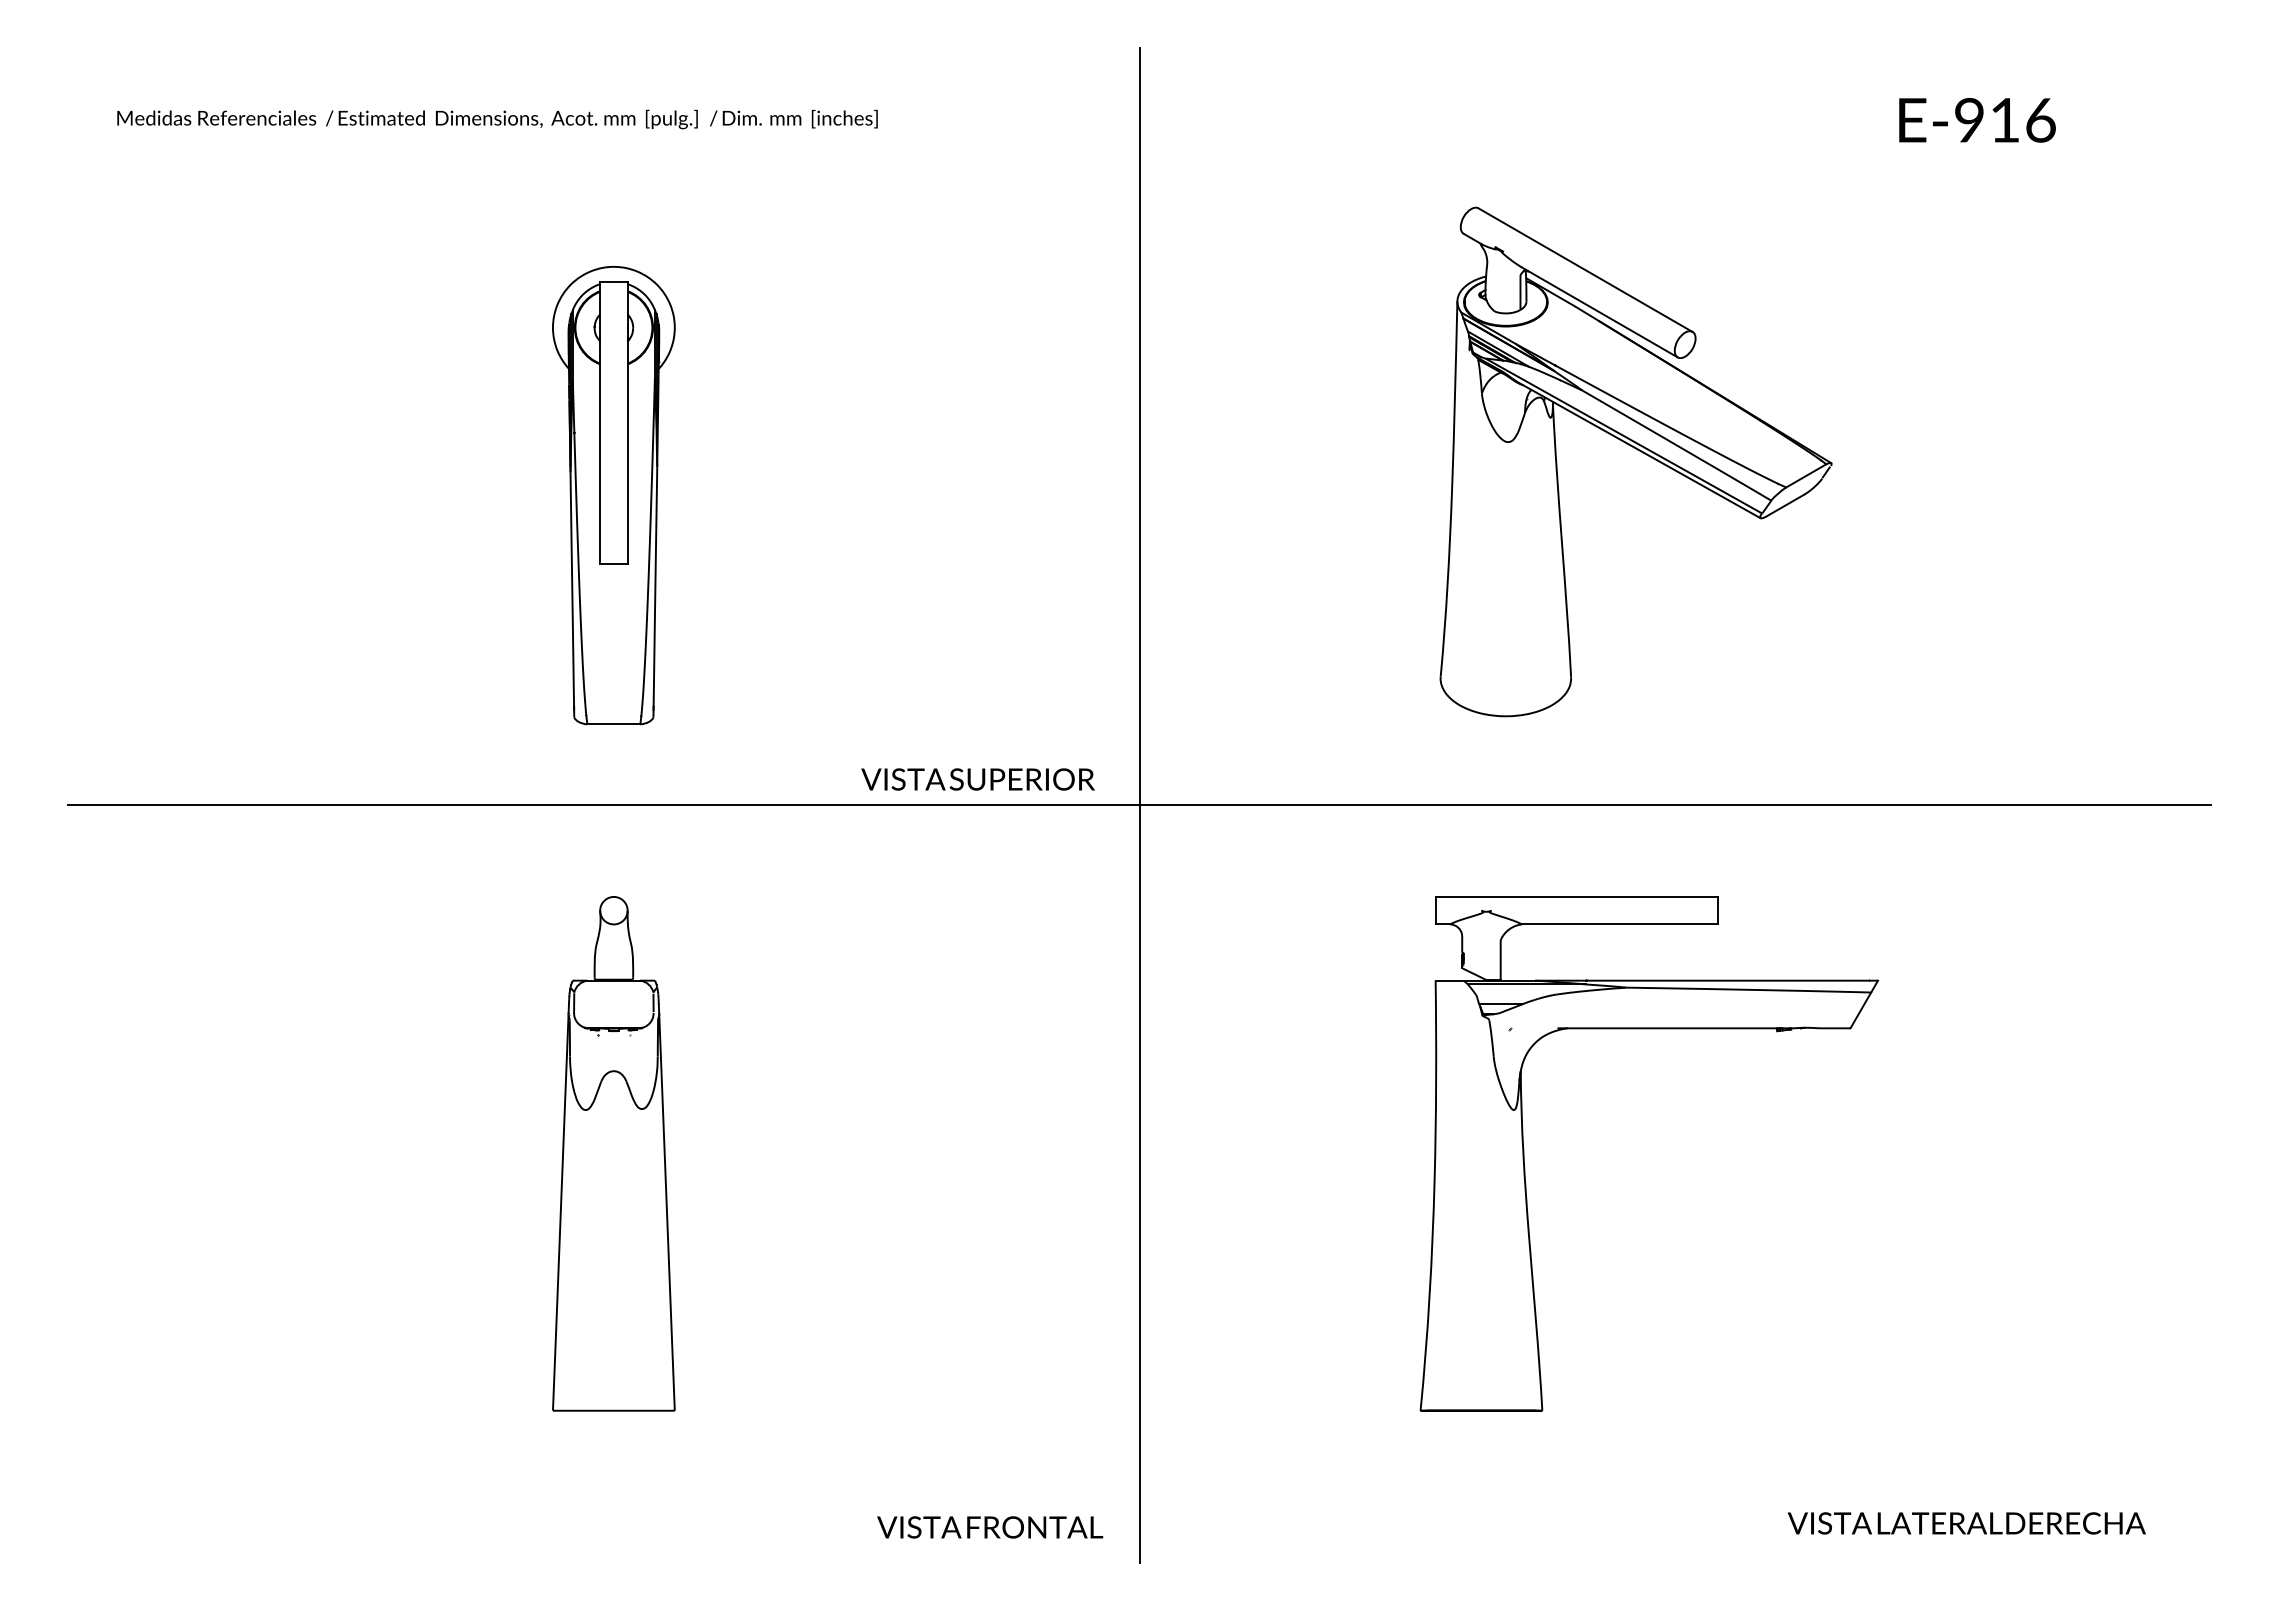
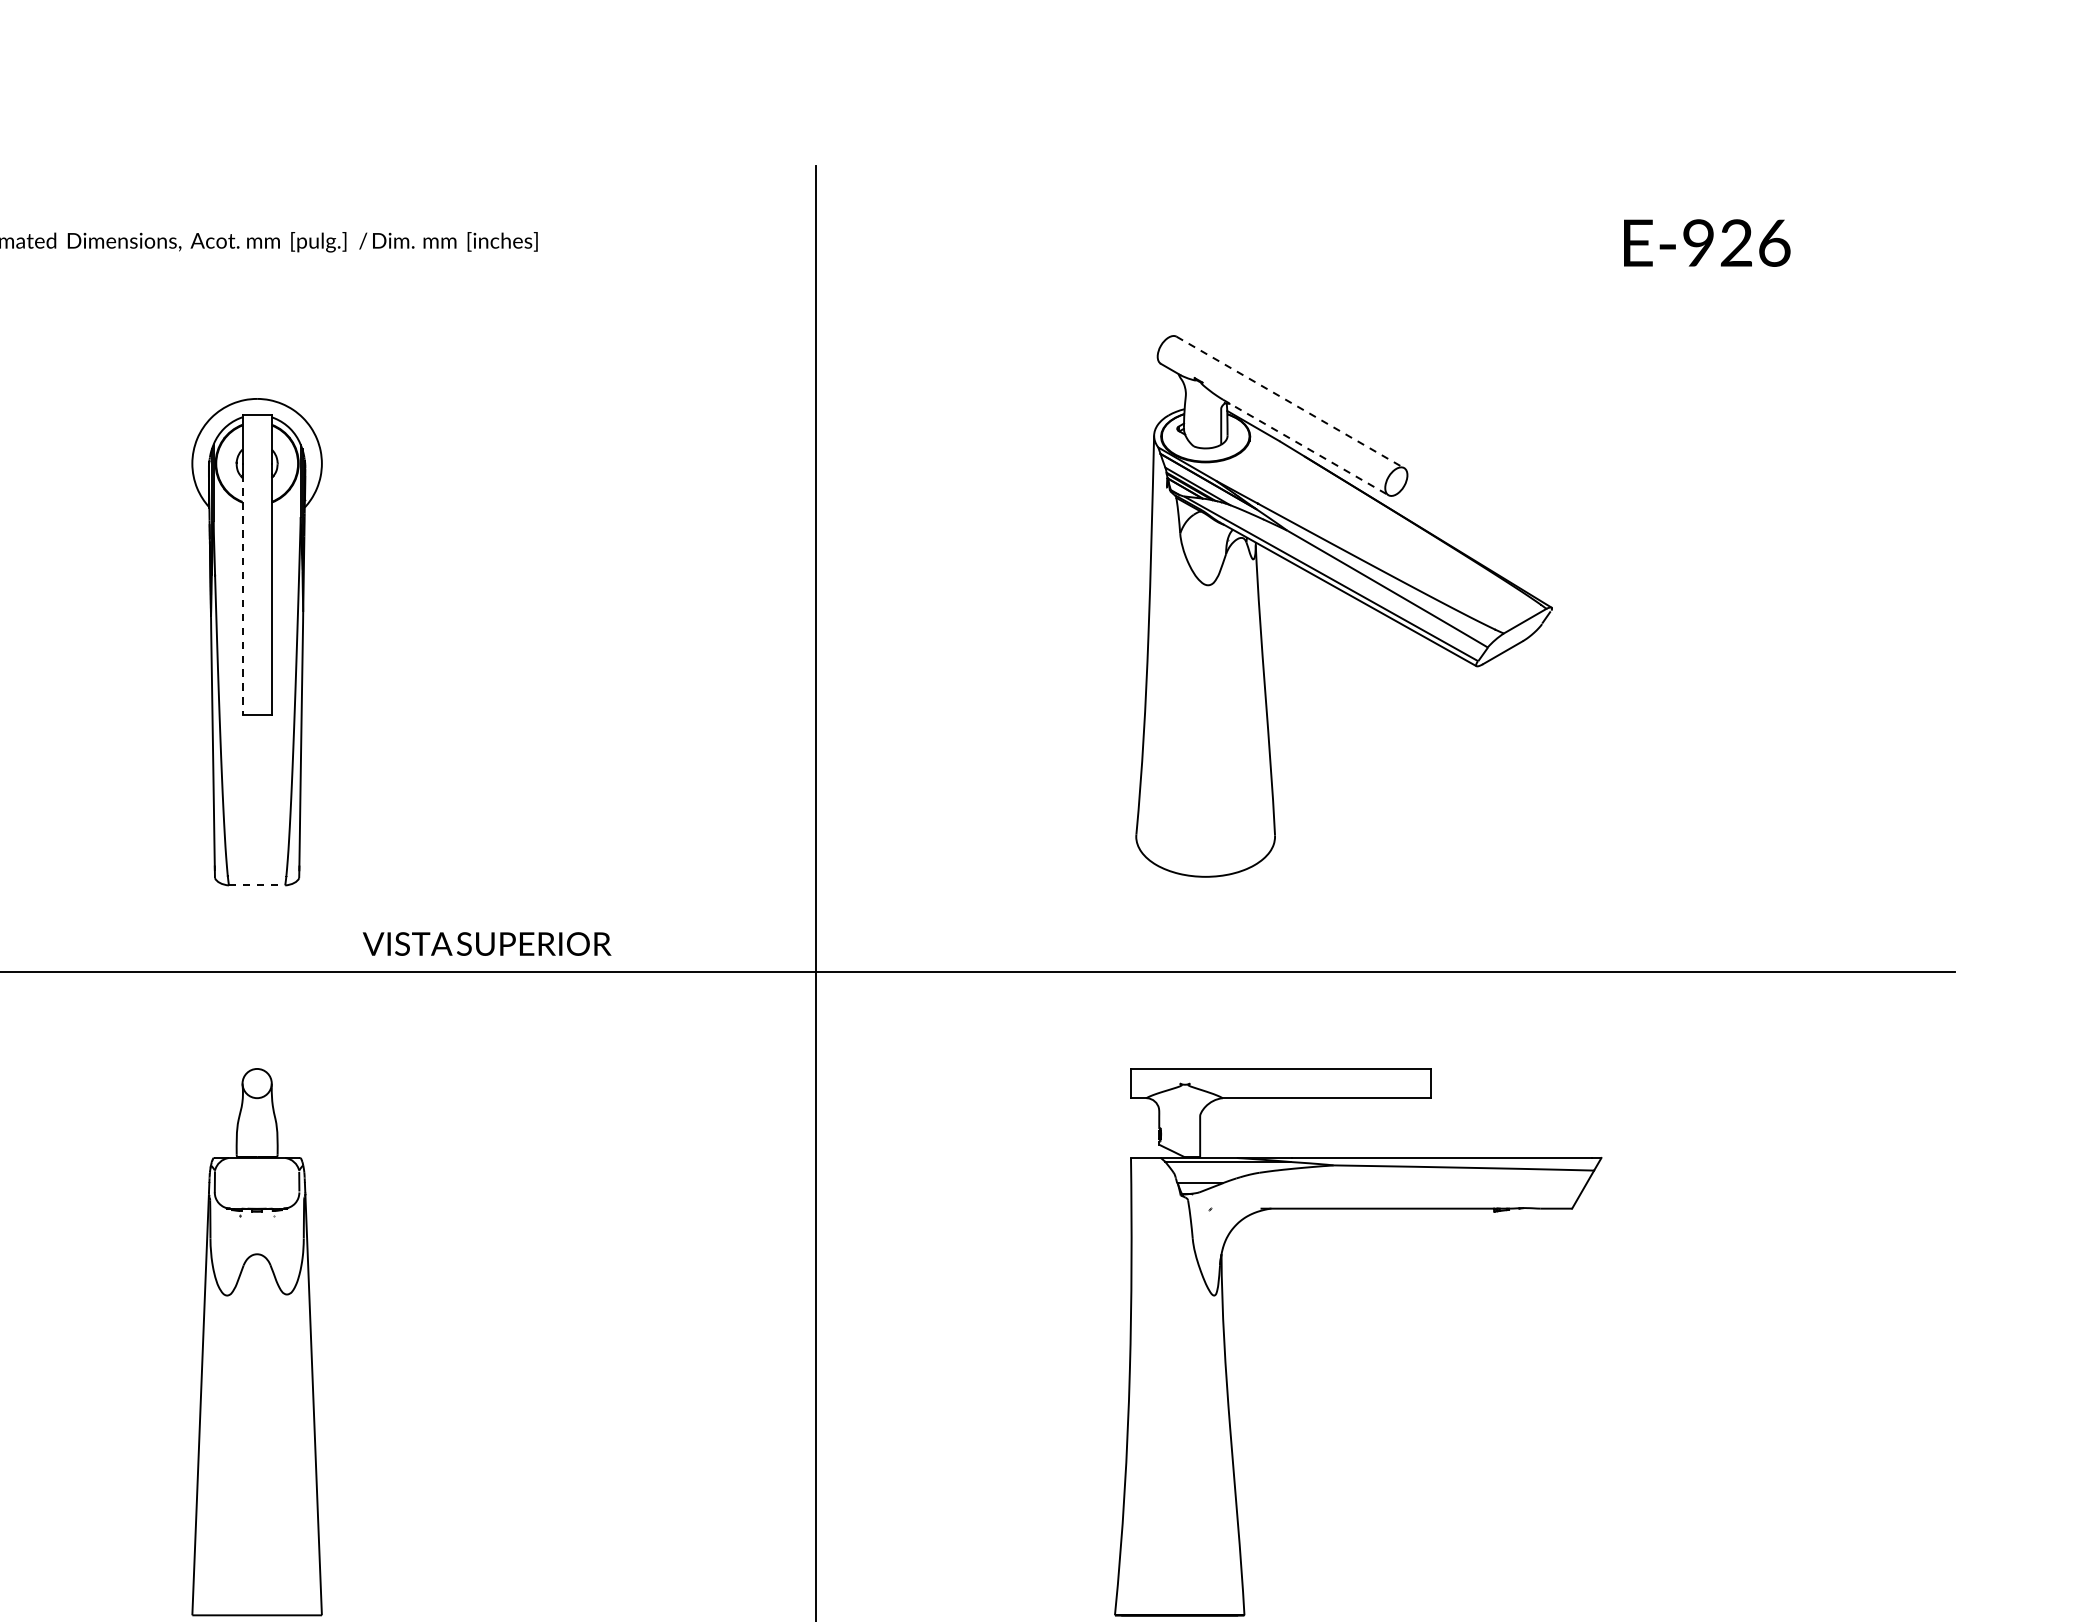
text: (2004, 119) -> (1735, 242), E-916 -> E-926
line: (1585, 270) -> (1290, 402), solid -> dashed
line: (1599, 312) -> (1305, 447), solid -> dashed
line: (600, 451) -> (242, 595), solid -> dashed
line: (614, 724) -> (257, 885), solid -> dashed
text: (977, 779) -> (486, 944), moved

